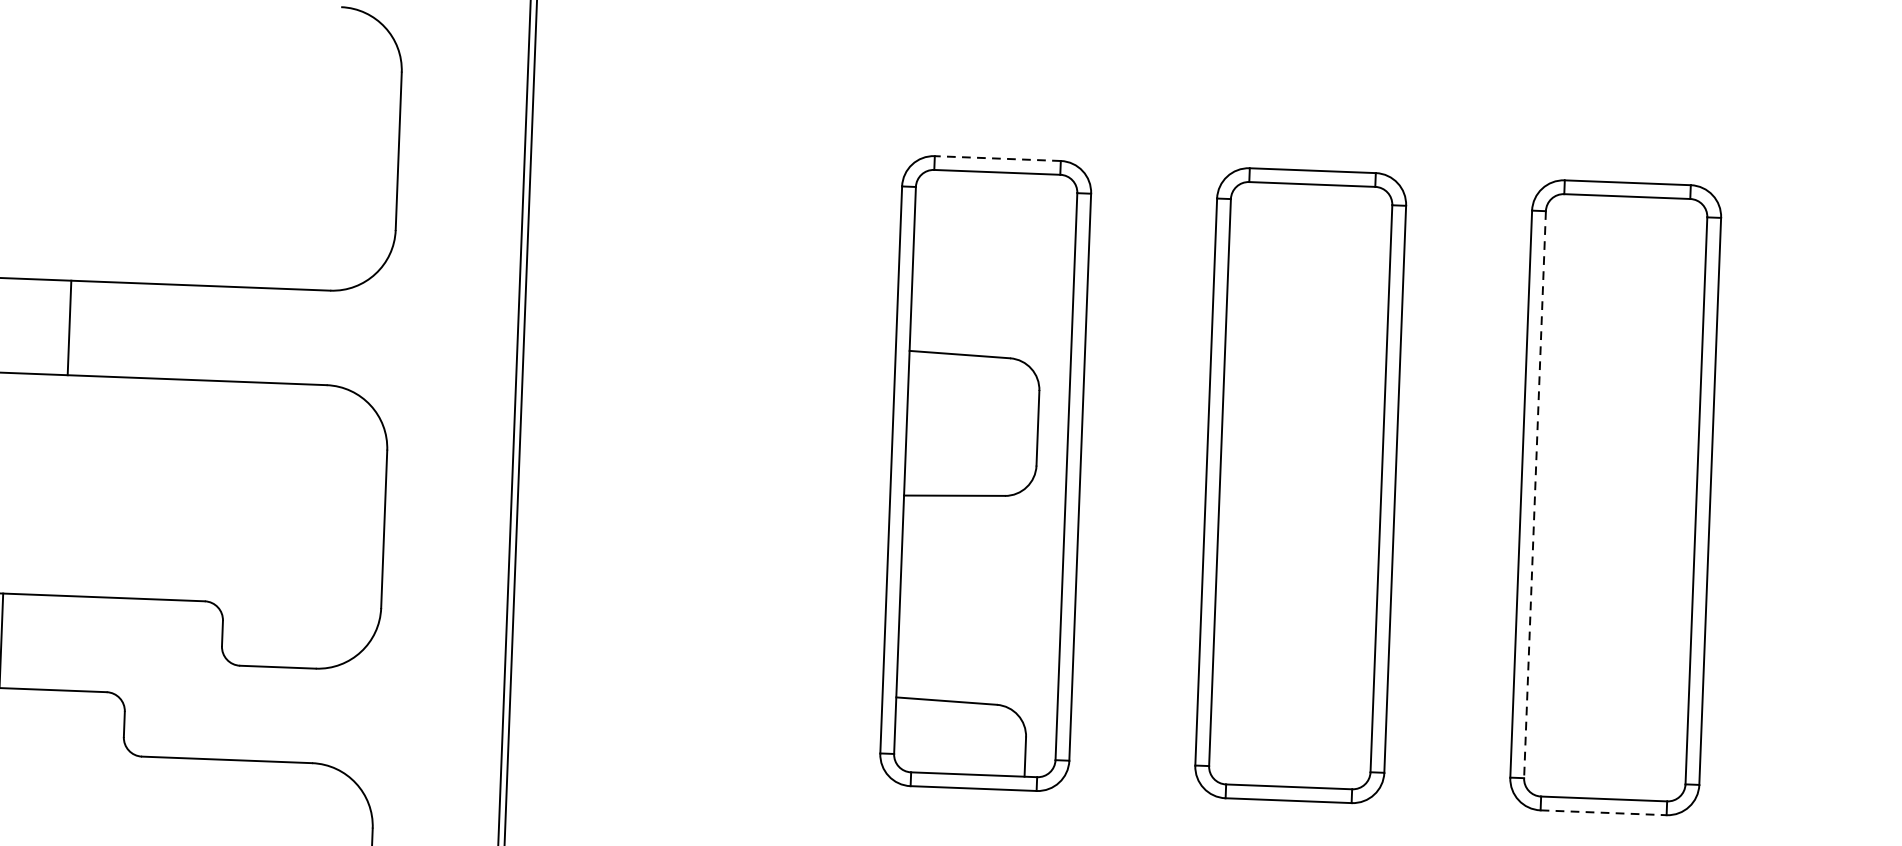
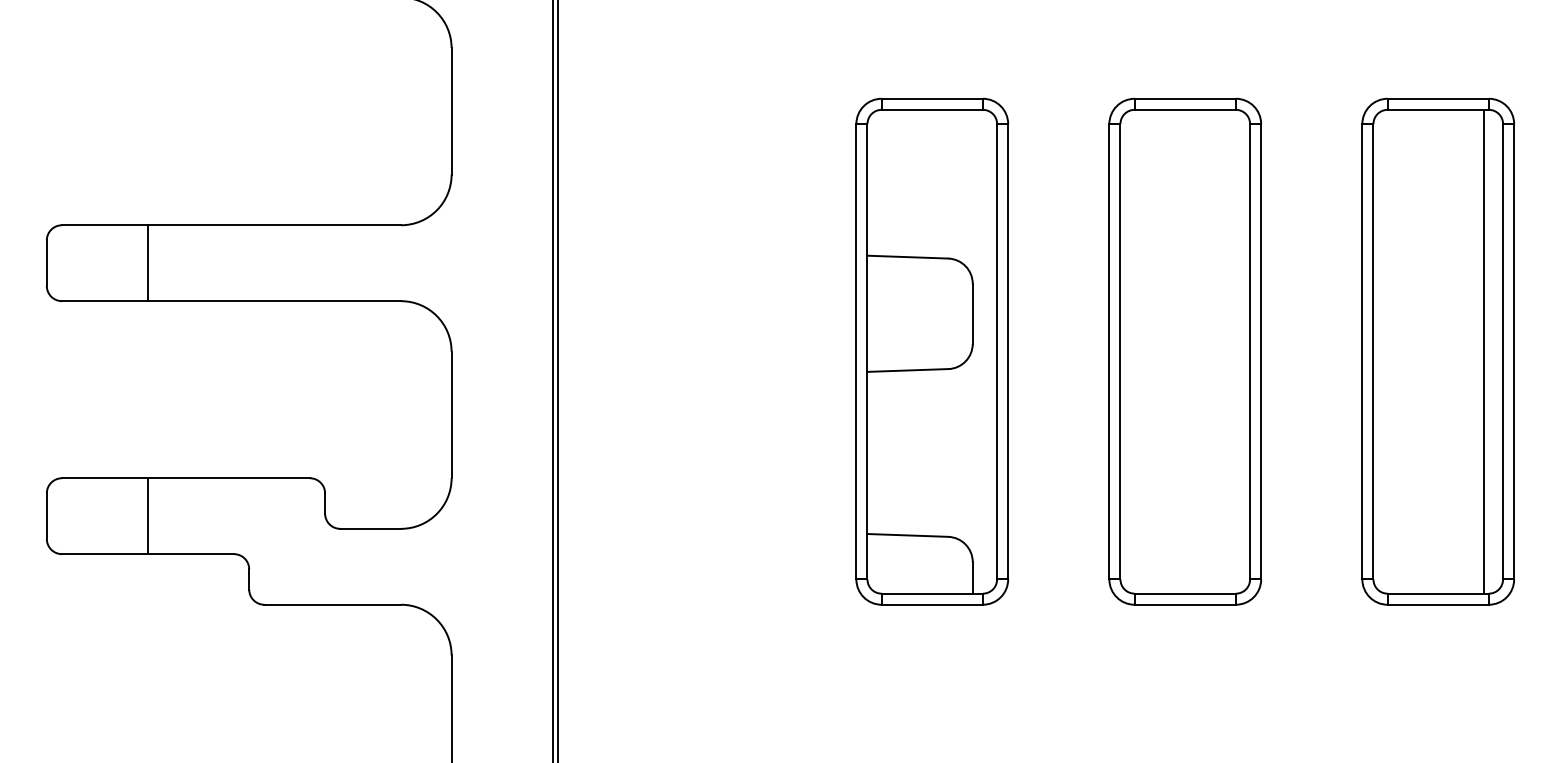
line: (998, 158) -> (932, 98), dashed -> solid
line: (70, 328) -> (148, 263), moved
line: (1535, 494) -> (1373, 351), dashed -> solid
line: (1672, 499) -> (1483, 351), added
line: (1603, 812) -> (1438, 604), dashed -> solid

